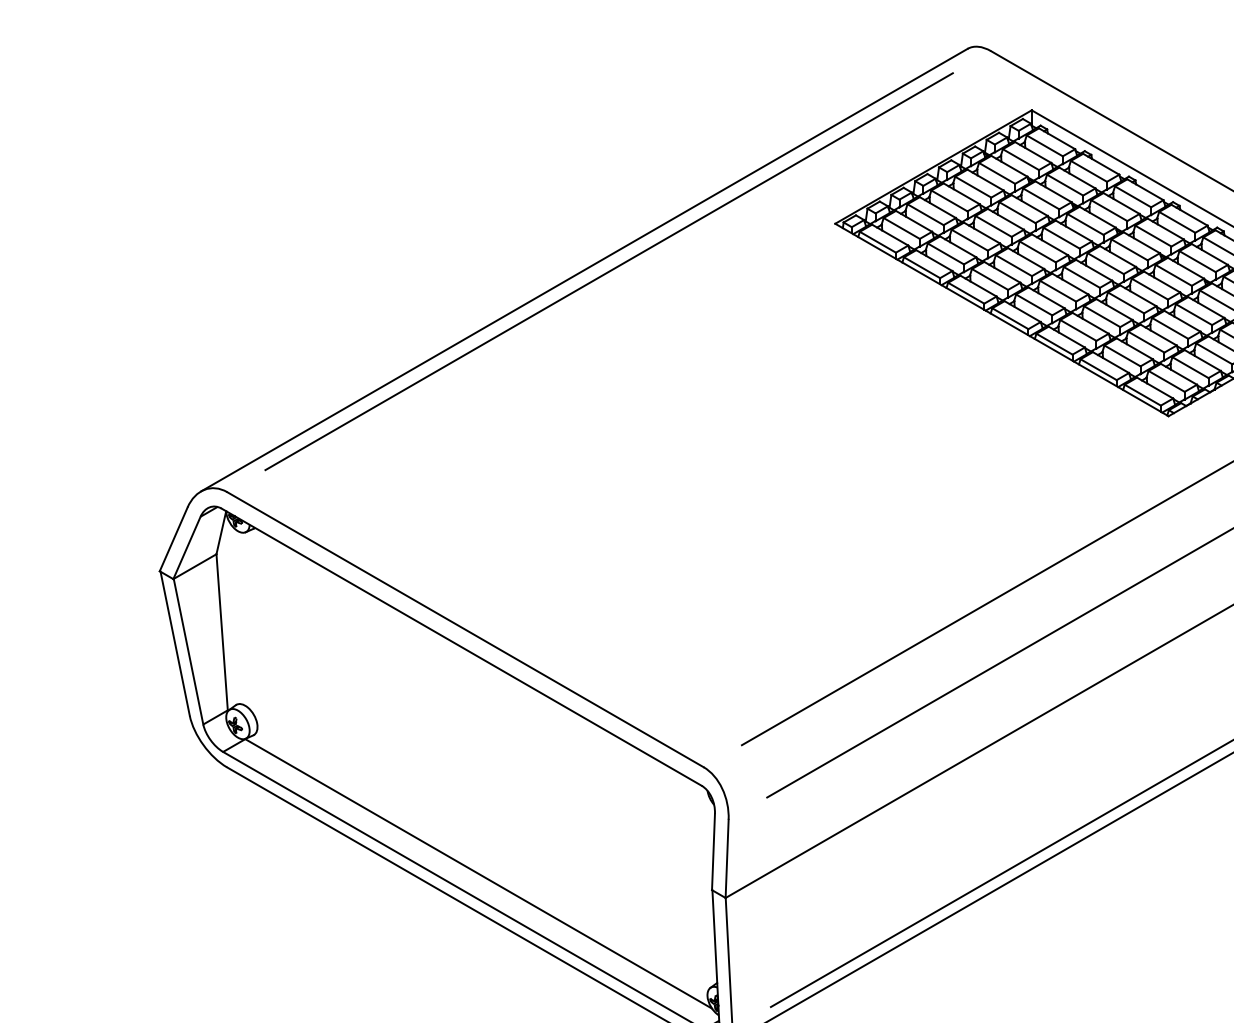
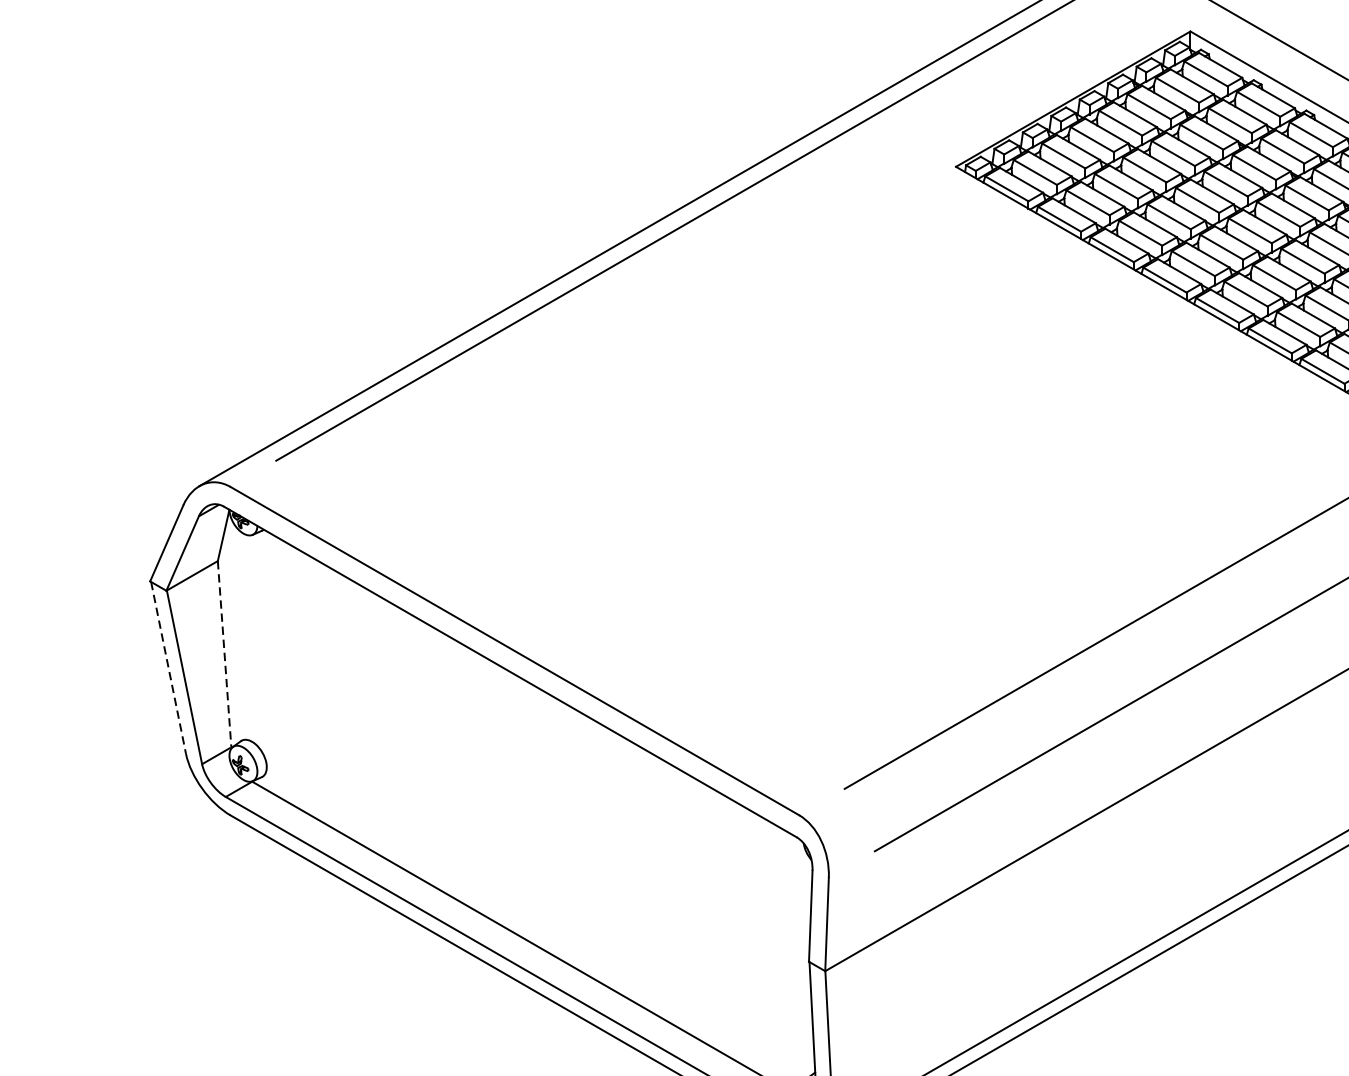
line: (222, 632) -> (225, 654), solid -> dashed
line: (175, 643) -> (168, 667), solid -> dashed

